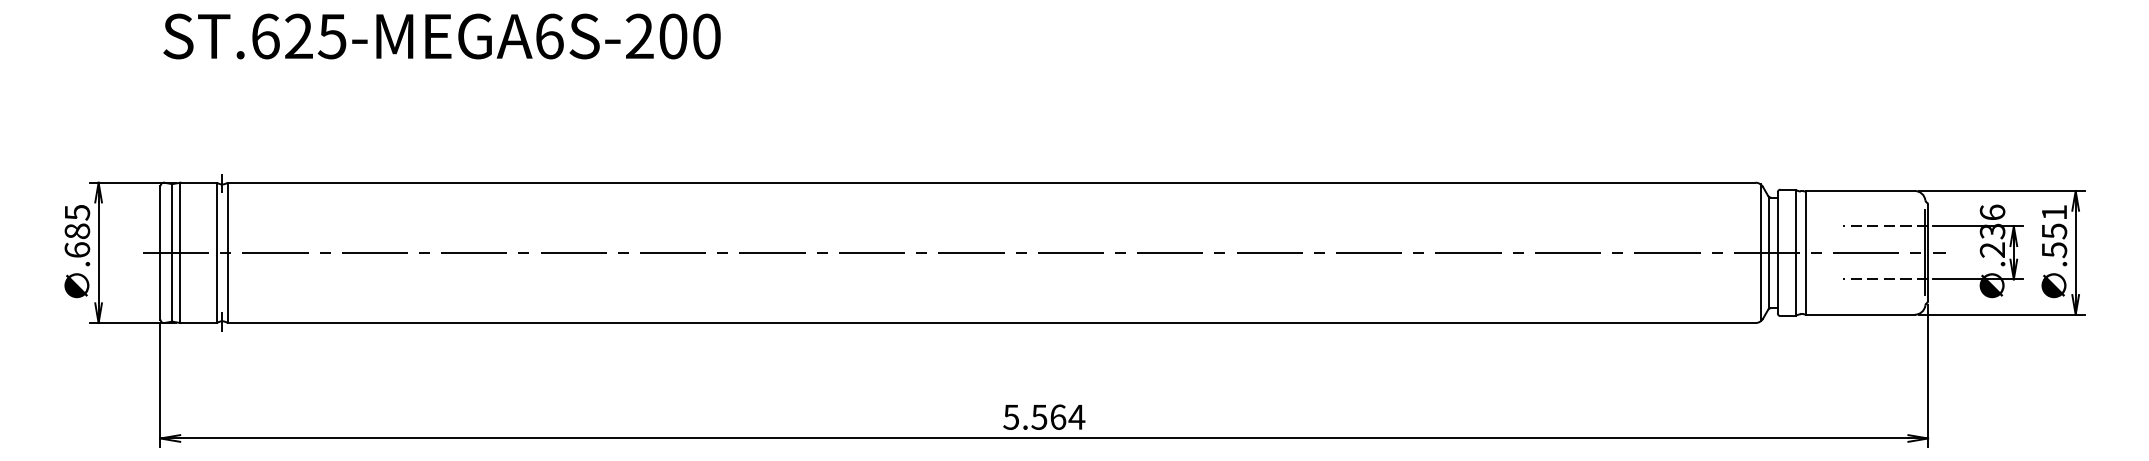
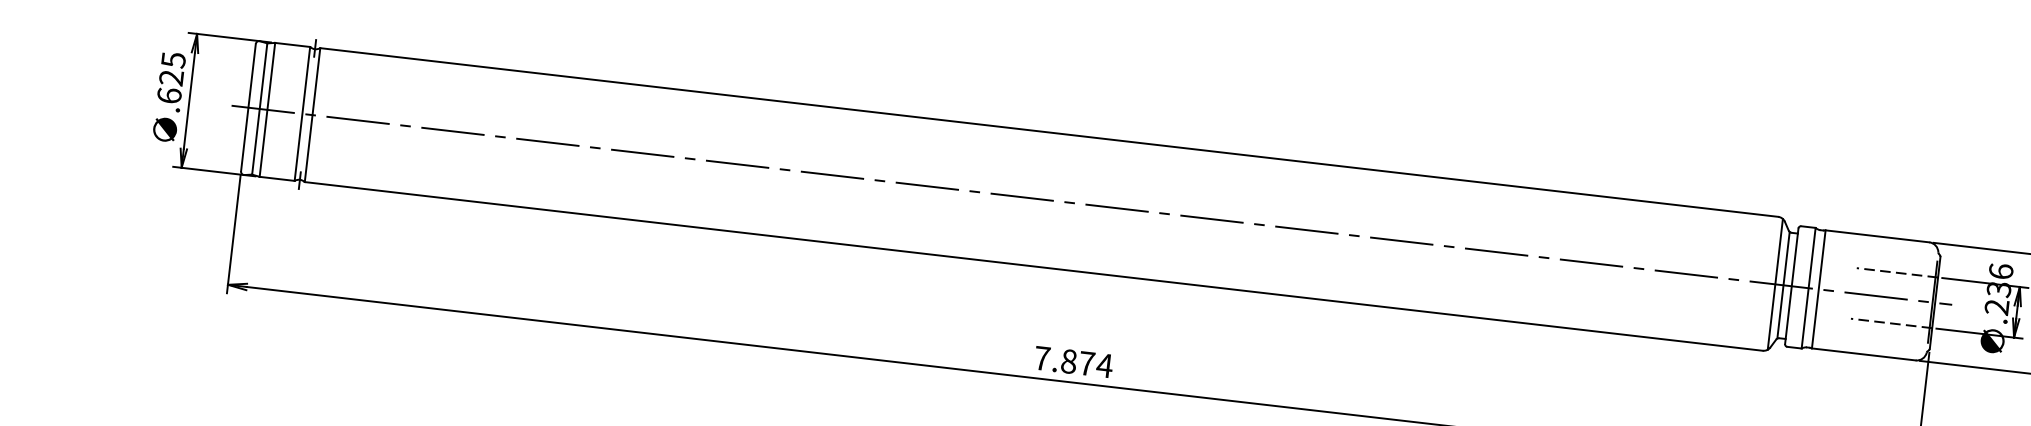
text: (77, 231) -> (171, 78), .685 -> .625
text: (1034, 416) -> (1064, 360), 5.564 -> 7.874

